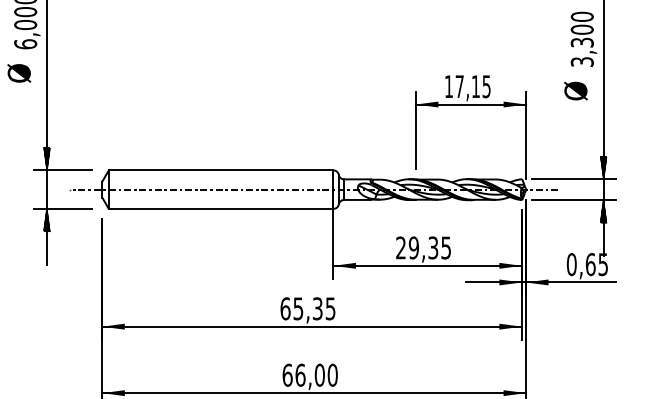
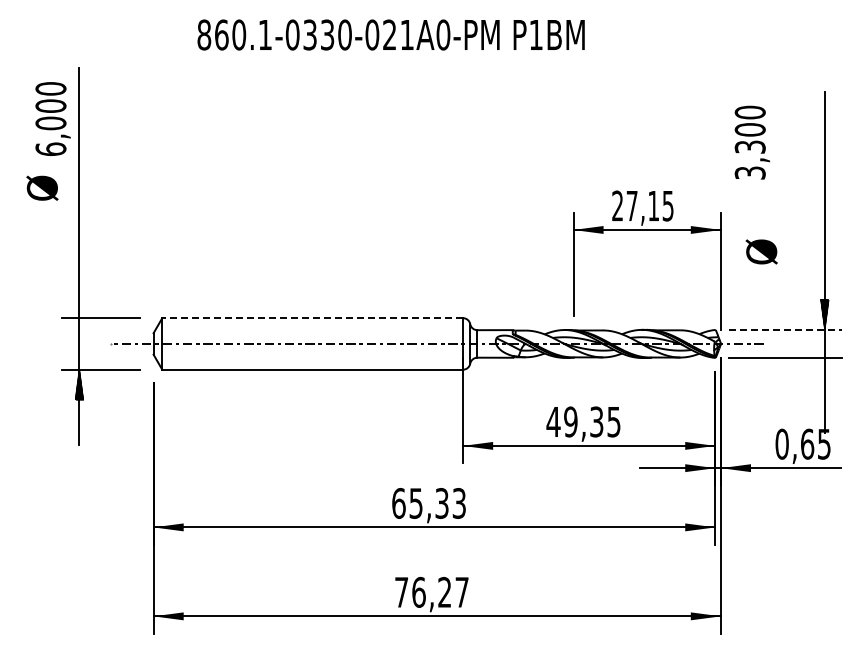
text: (583, 39) -> (752, 142), moved
text: (448, 86) -> (617, 205), 17,15 -> 27,15
text: (575, 90) -> (761, 251), moved
hatch: (46, 159) -> (79, 303), removed
line: (221, 170) -> (312, 318), solid -> dashed
line: (574, 178) -> (785, 329), solid -> dashed
hatch: (603, 211) -> (824, 373), removed
text: (401, 247) -> (553, 421), 29,35 -> 49,35
text: (330, 308) -> (459, 503), 65,35 -> 65,33
text: (309, 374) -> (431, 591), 66,00 -> 76,27

